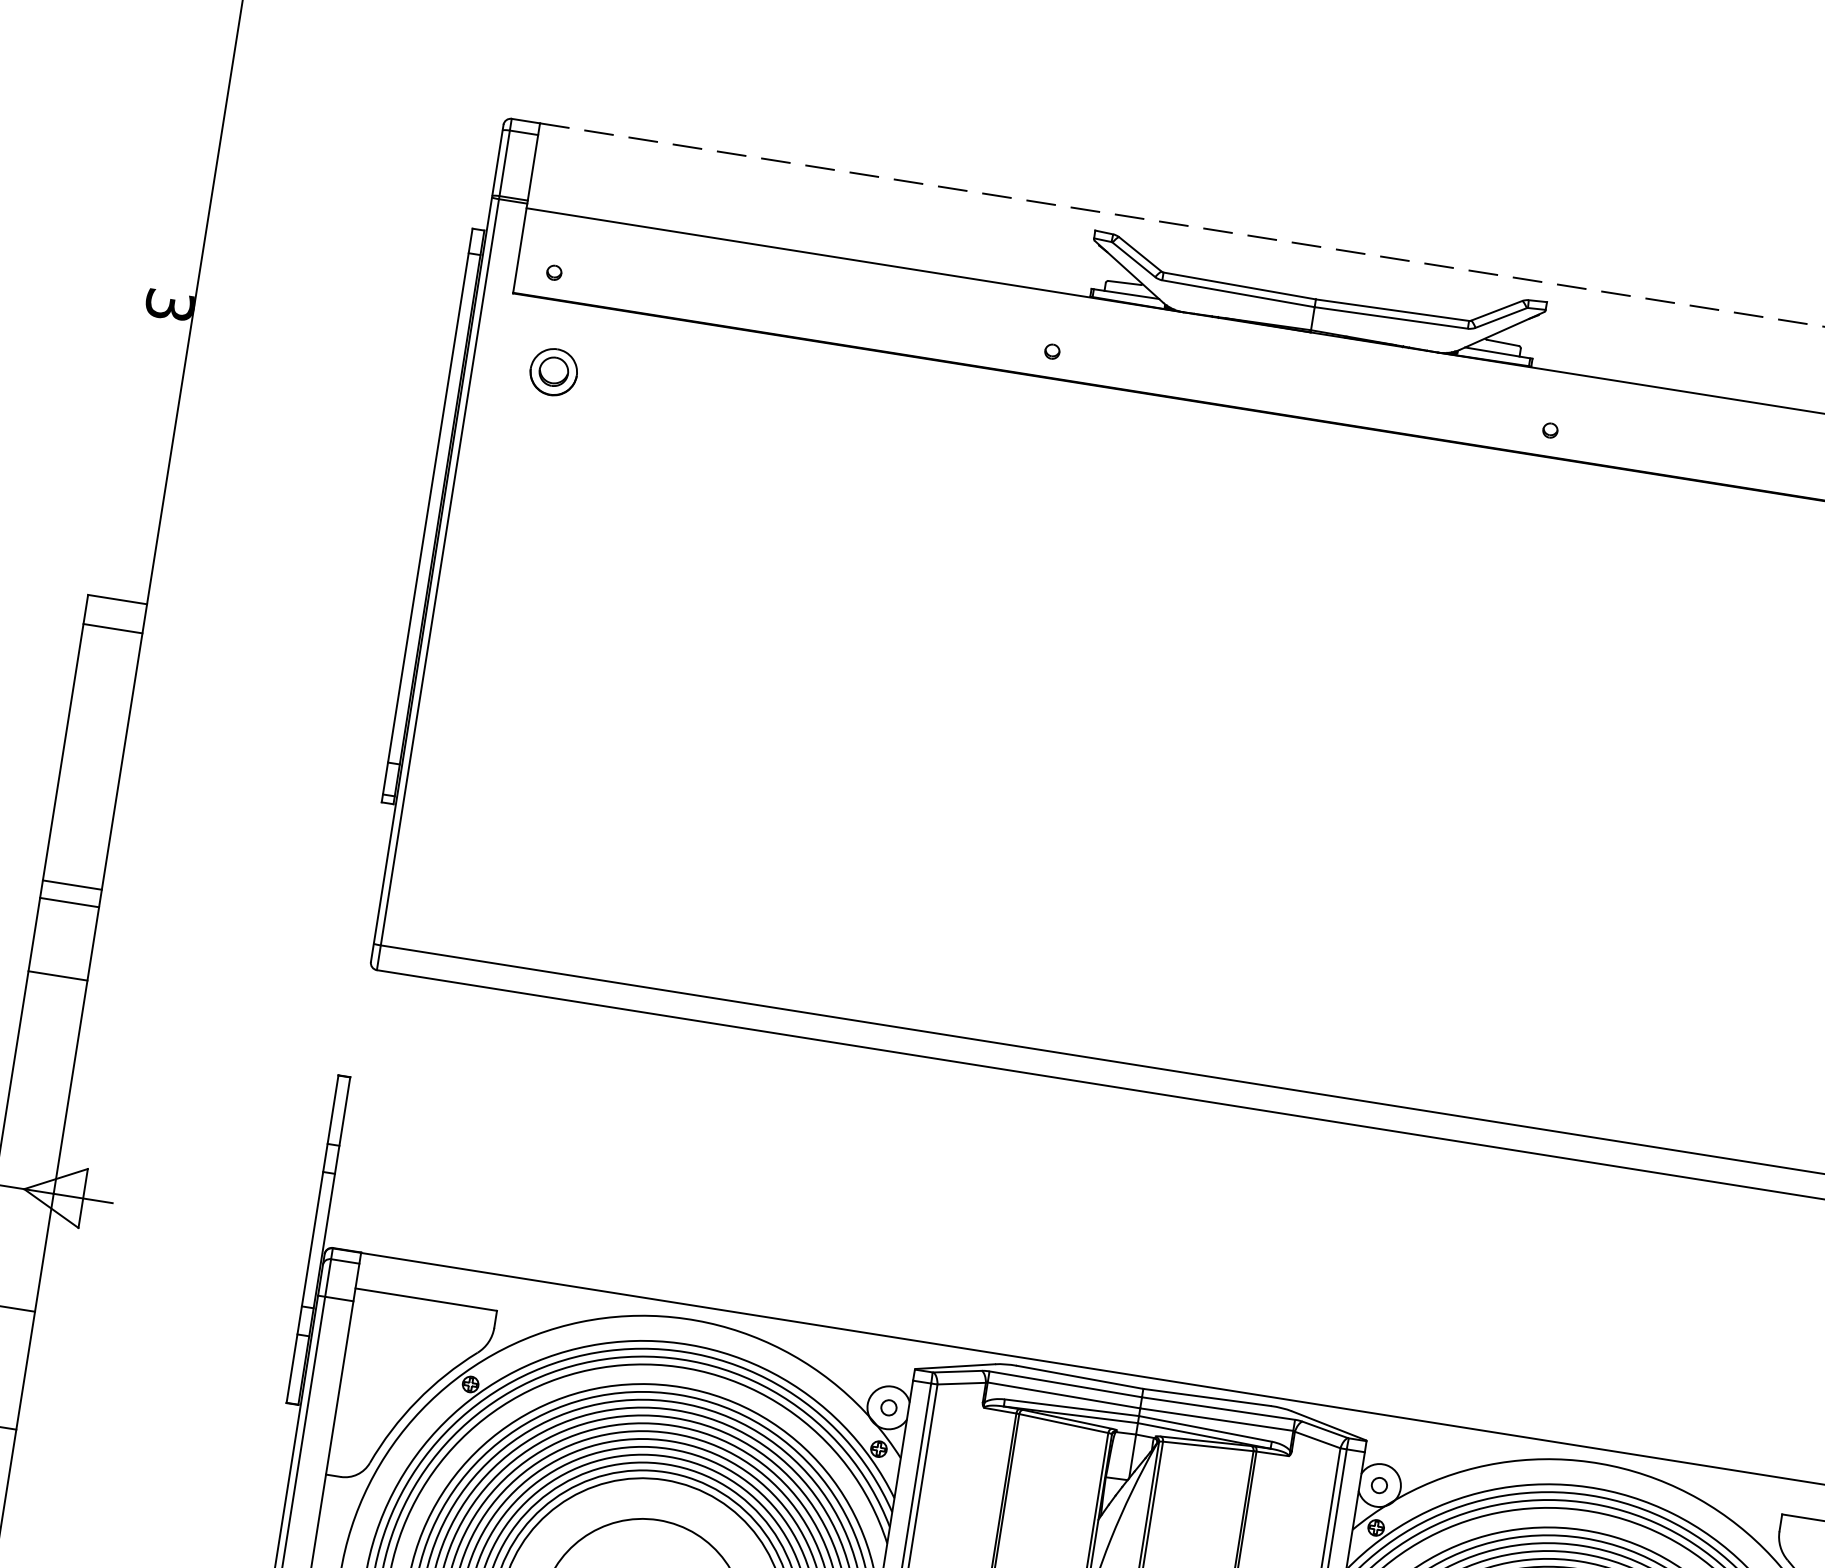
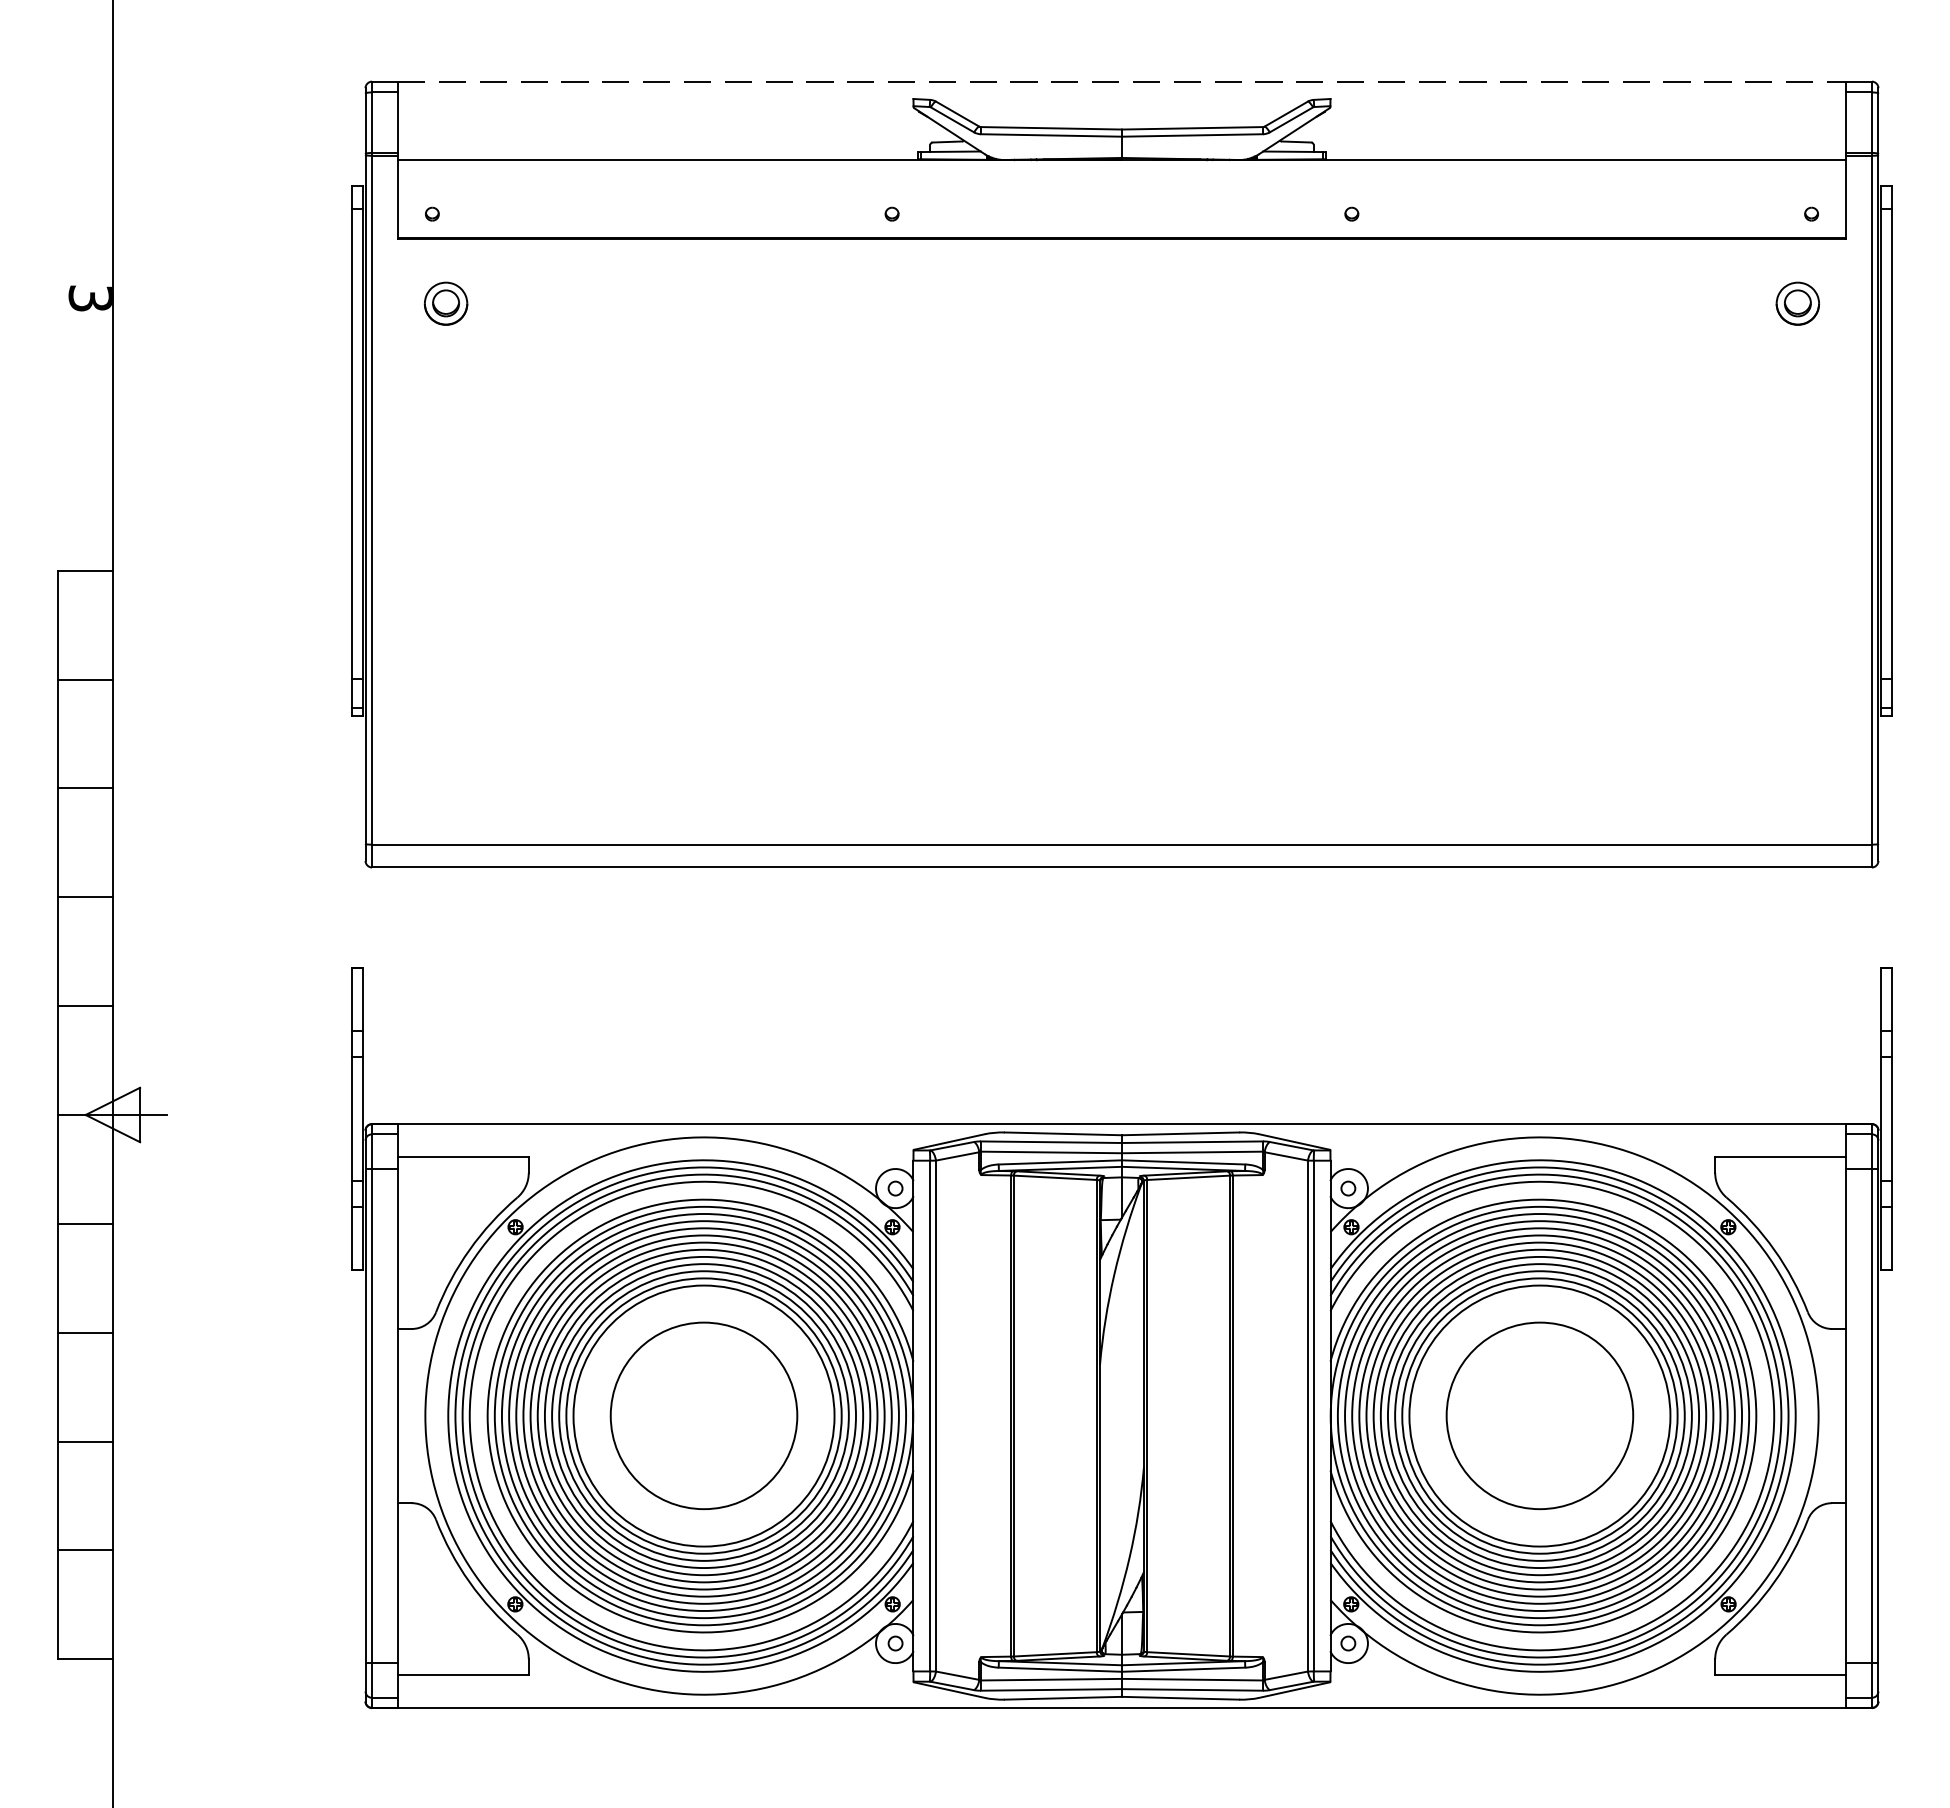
line: (112, 628) -> (85, 679), moved
line: (72, 885) -> (85, 897), moved
line: (69, 902) -> (85, 788), moved
line: (57, 976) -> (85, 1006), moved

